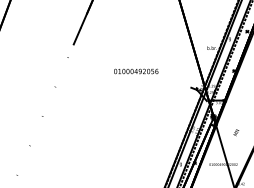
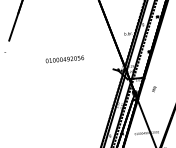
text: (236, 132) -> (154, 89), moved

